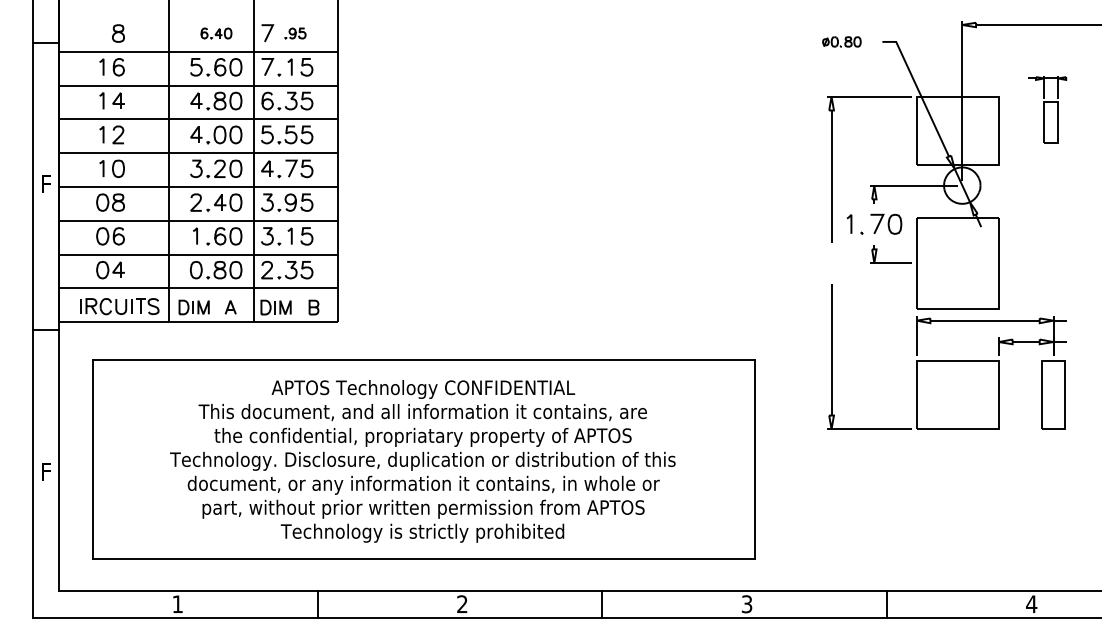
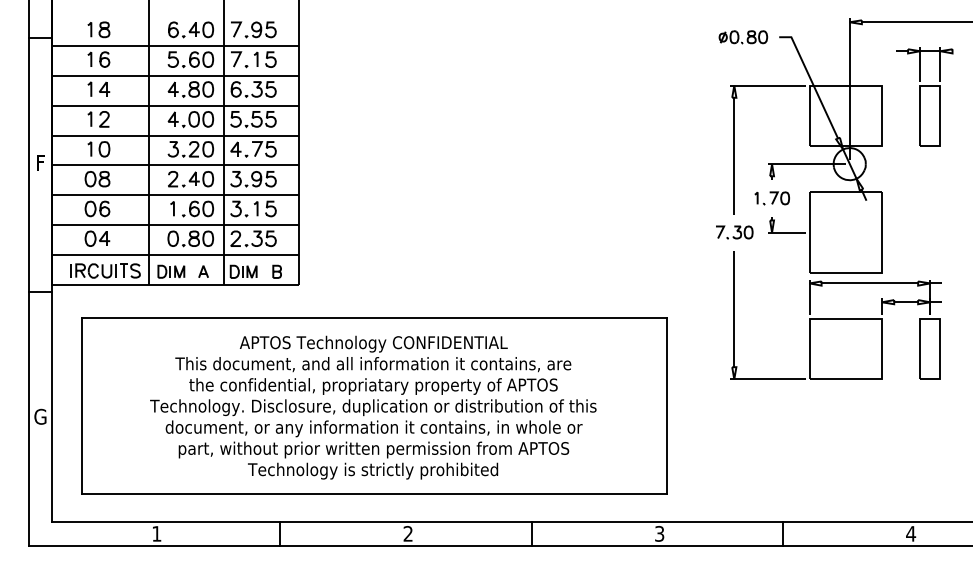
line: (102, 32) -> (90, 28), added
part: (216, 33) -> (191, 29), size x1.67
part: (295, 33) -> (260, 29), size x1.67
part: (841, 41) -> (743, 36), size x1.43
part: (1047, 109) -> (925, 96), size x1.67
part: (874, 224) -> (772, 198), size x0.71
part: (831, 262) -> (734, 232), added
text: (45, 471) -> (40, 416), F -> G

